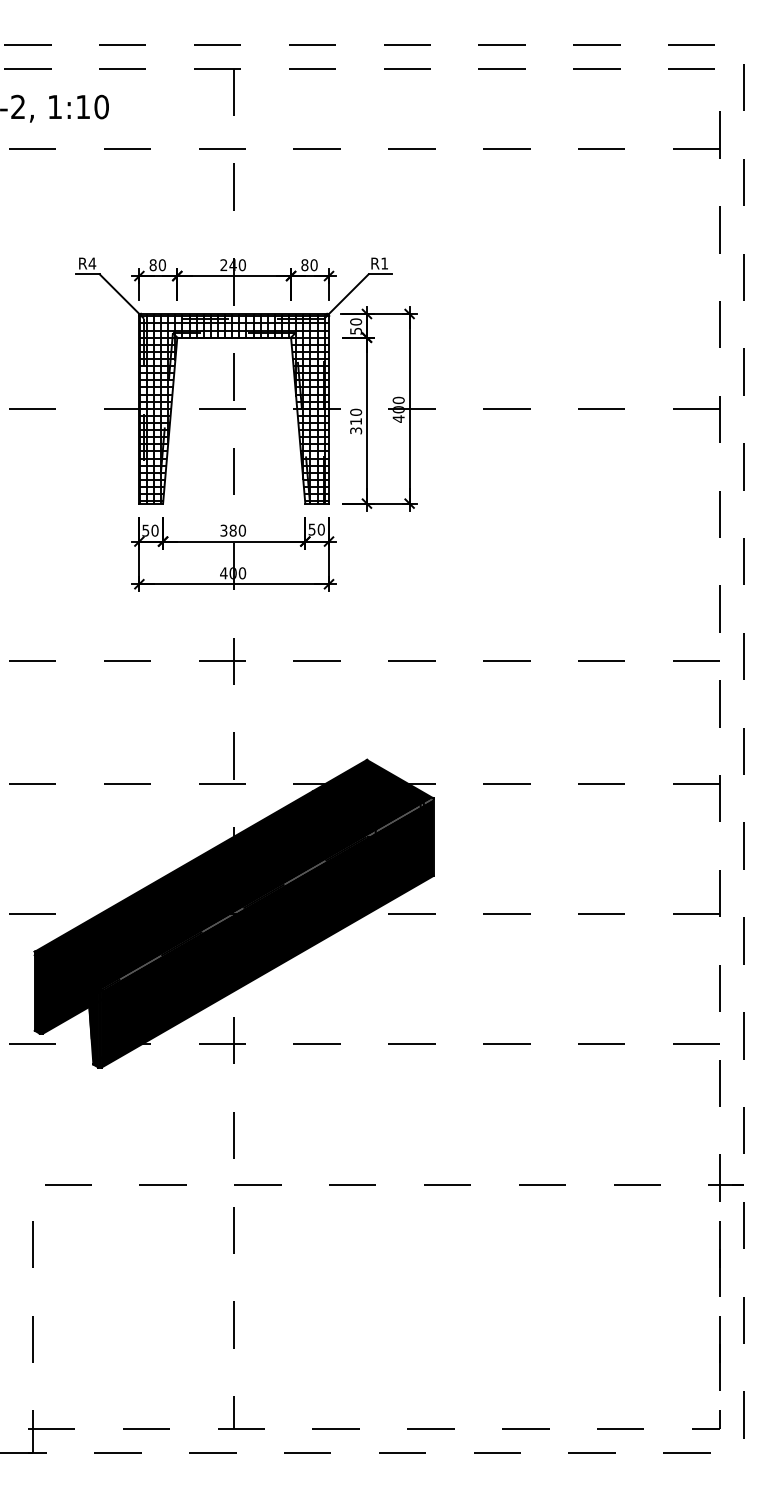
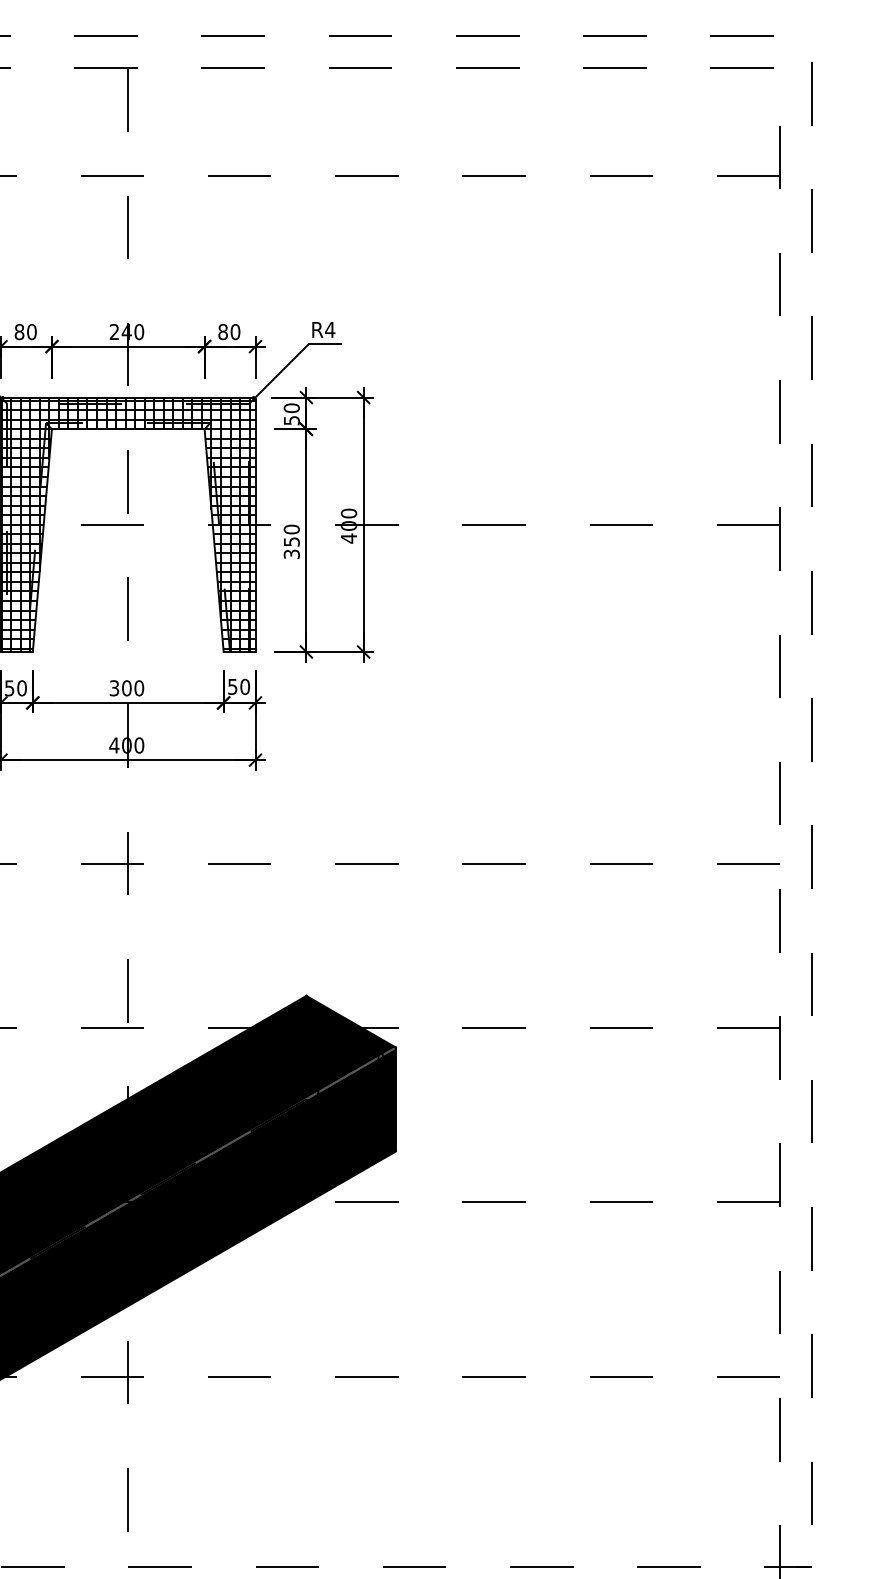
text: (384, 263) -> (329, 329), R1 -> R4
text: (356, 421) -> (292, 541), 310 -> 350
text: (232, 530) -> (125, 688), 380 -> 300

